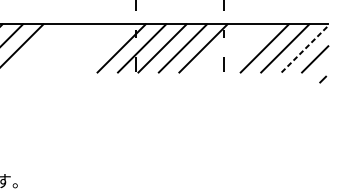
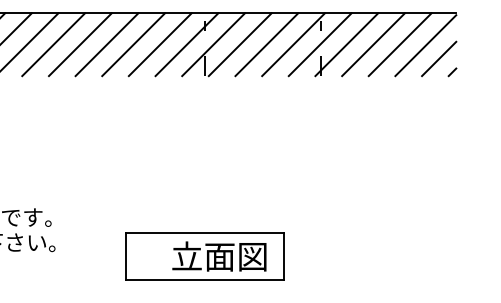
line: (39, 48) -> (79, 44), added
line: (59, 48) -> (106, 44), added
line: (80, 48) -> (133, 44), added
line: (100, 48) -> (159, 44), added
line: (223, 48) -> (319, 44), added
line: (244, 48) -> (346, 44), added
line: (305, 49) -> (426, 45), dashed -> solid
line: (323, 79) -> (452, 72), moved

